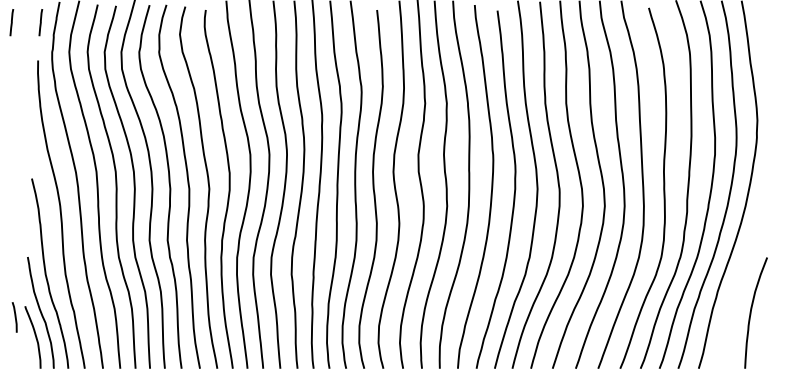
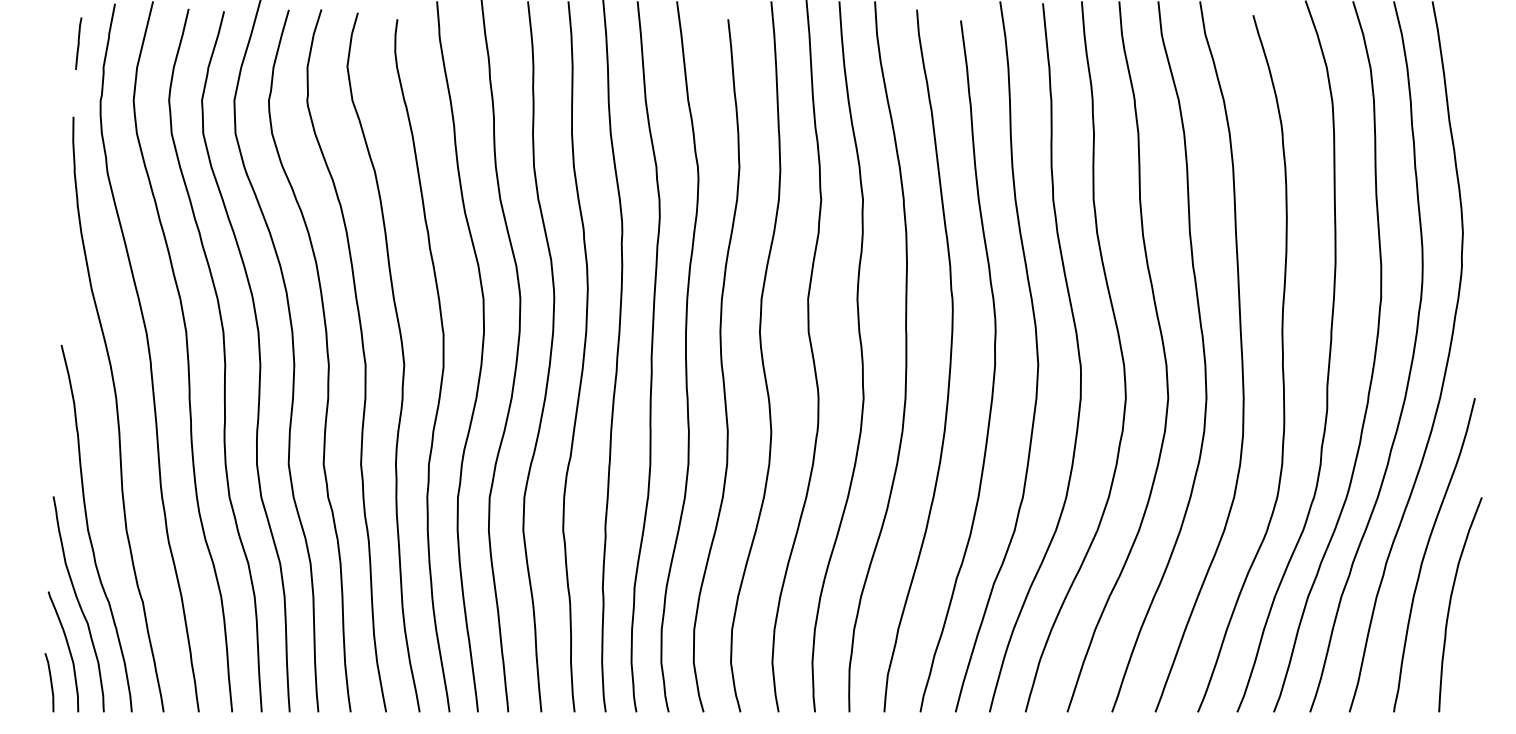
line: (11, 22) -> (22, 43), removed
curve: (738, 287) -> (1426, 555), added
line: (14, 317) -> (49, 682), moved

